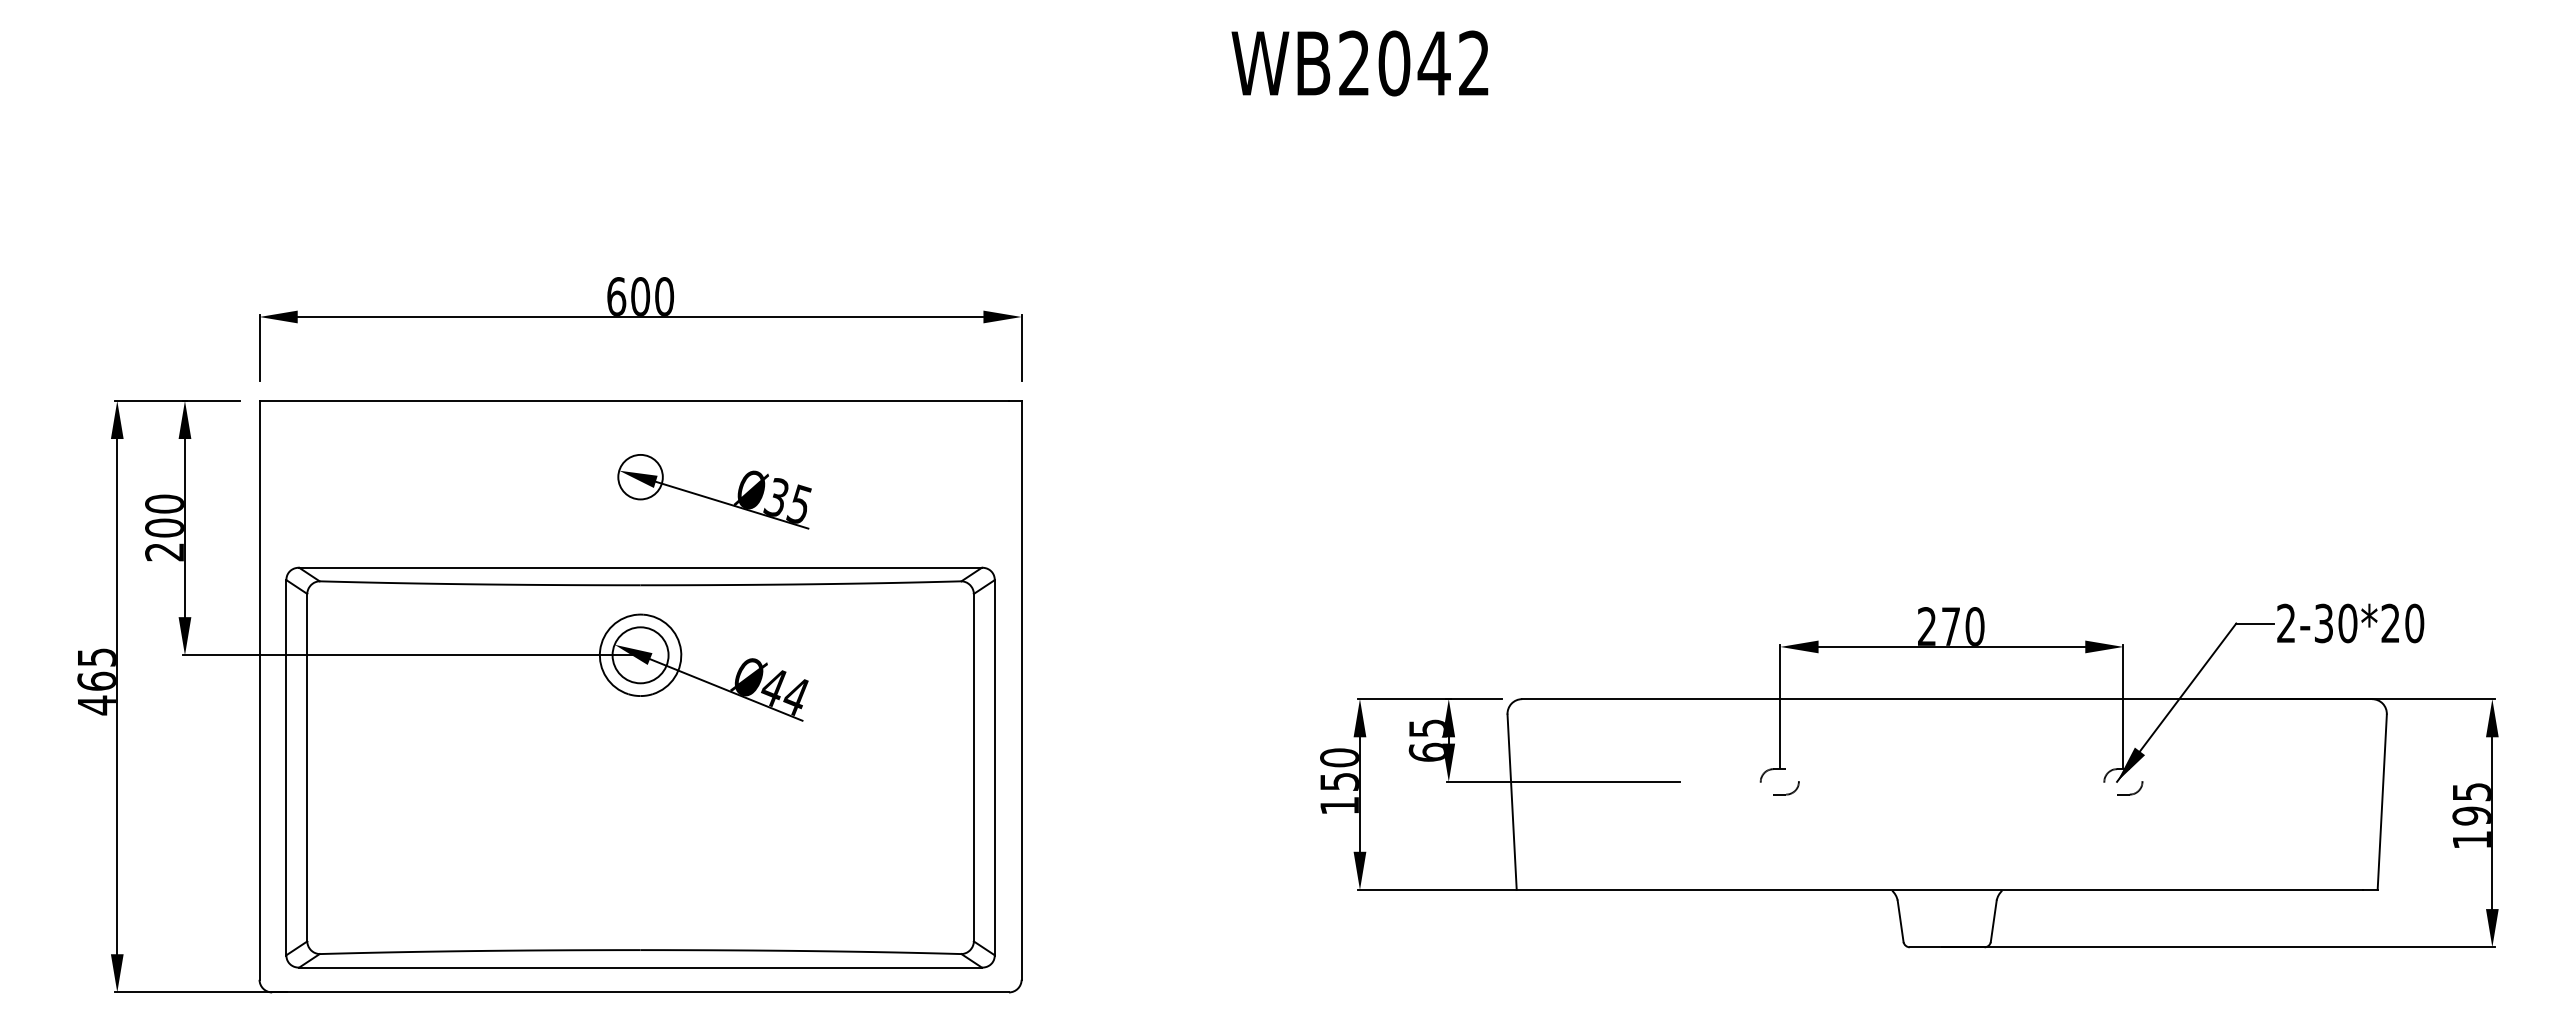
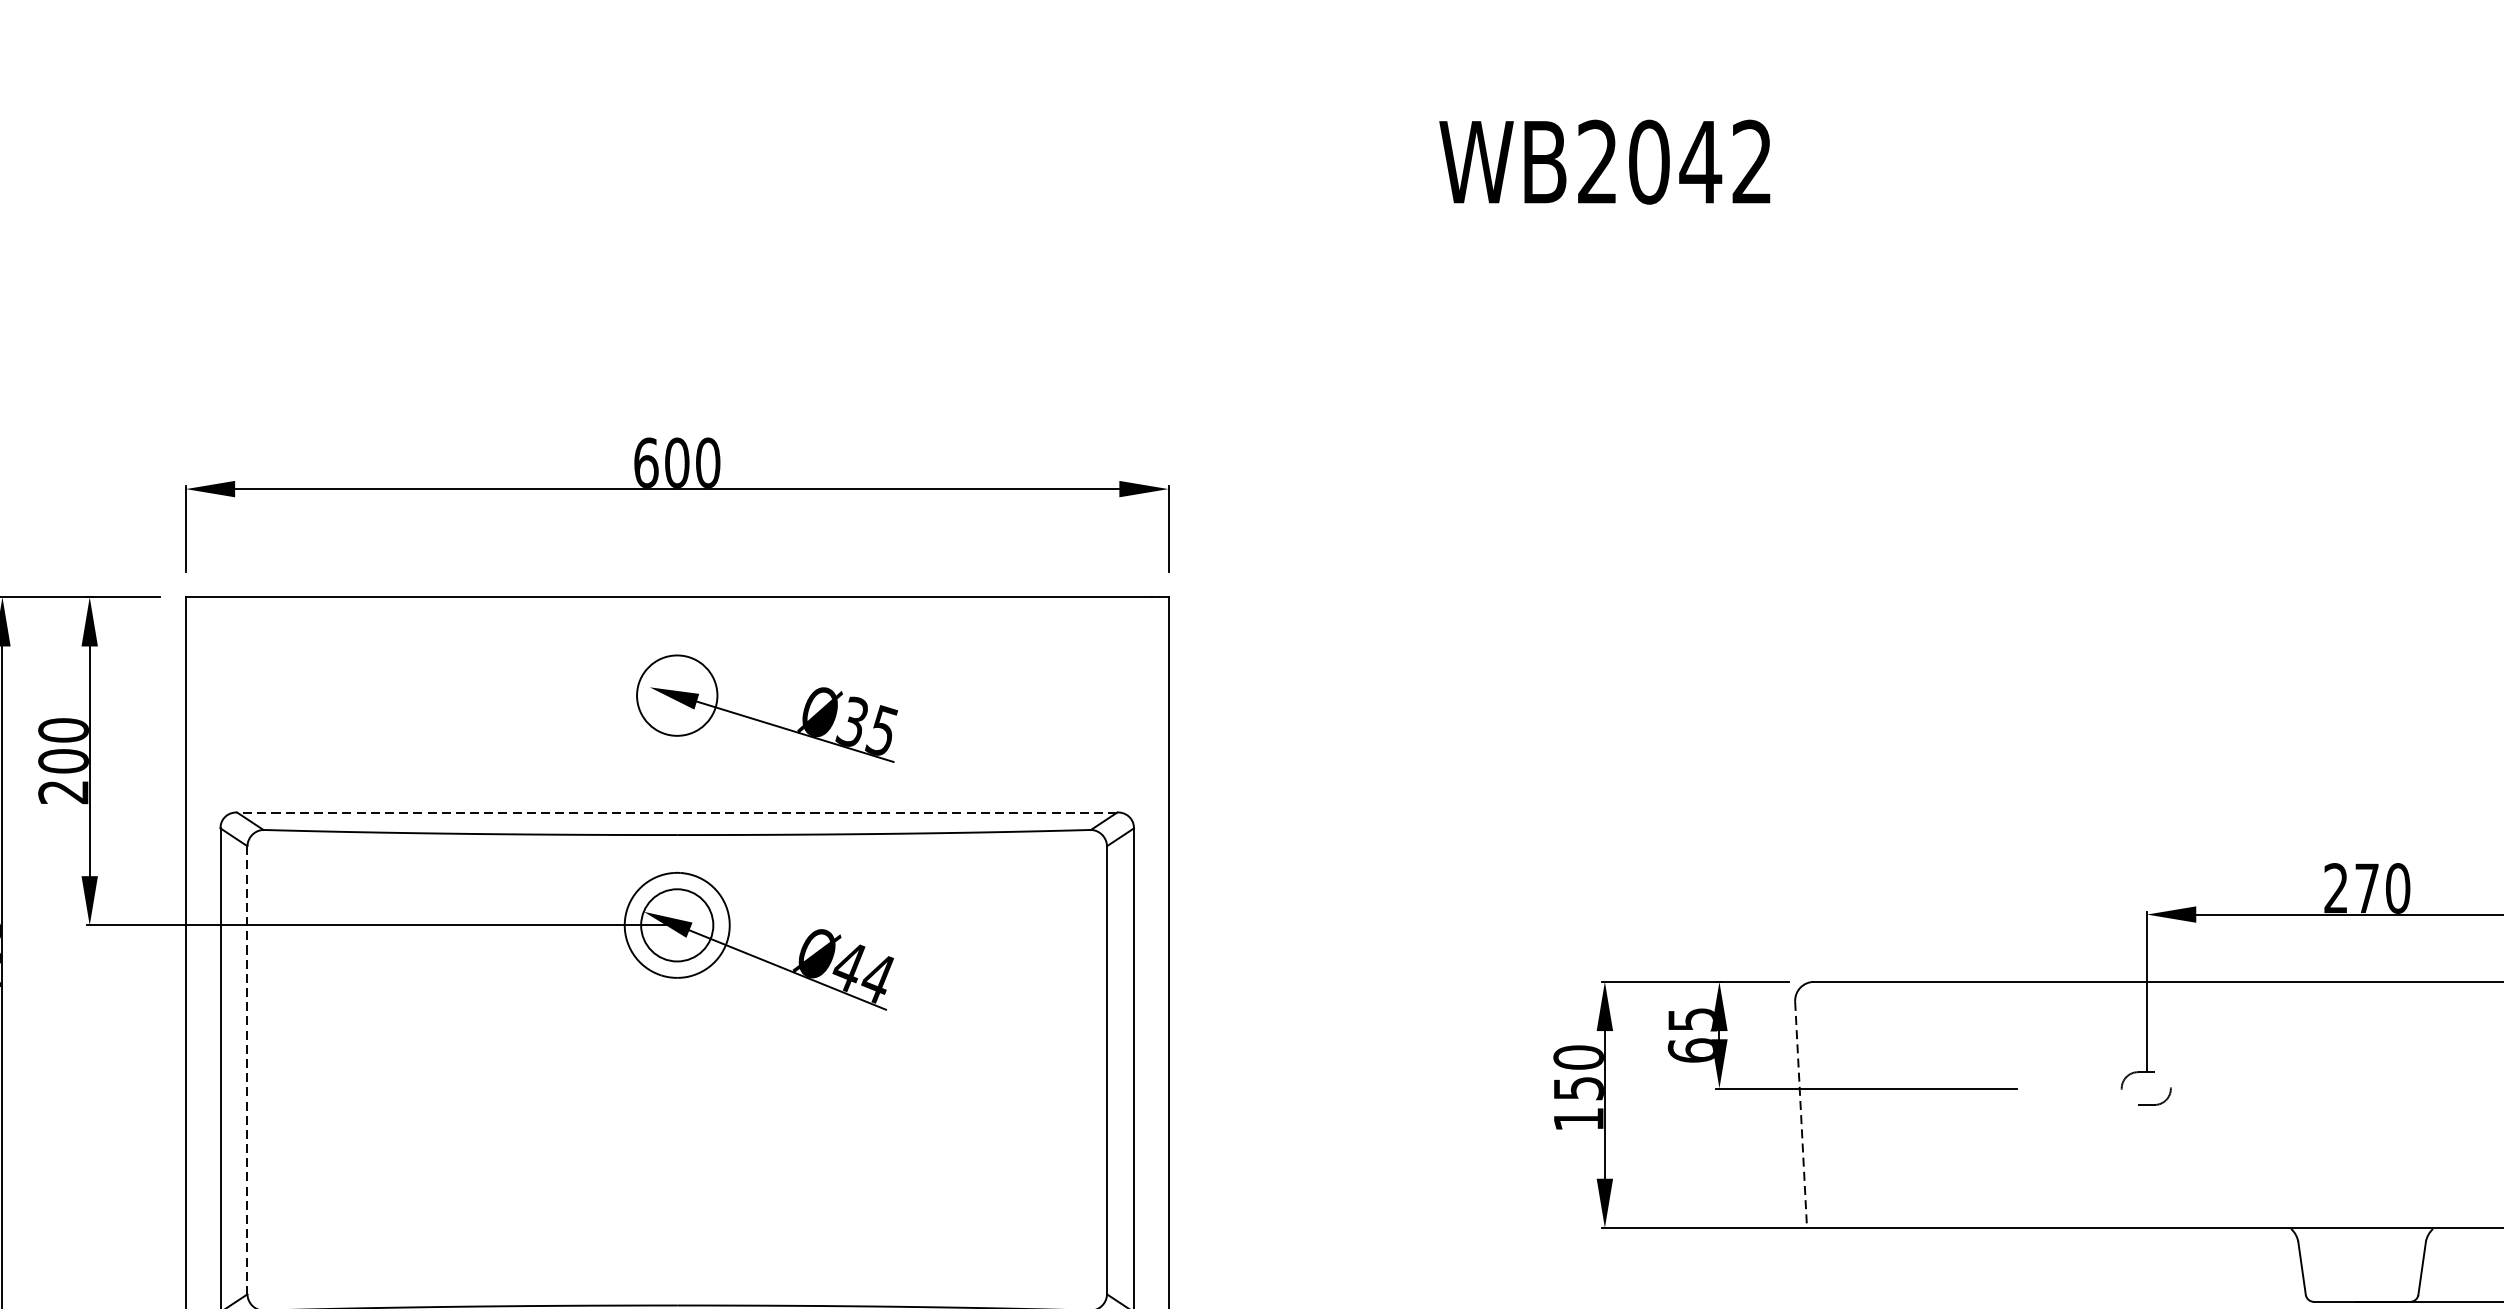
circle: (640, 476) -> (677, 694), size x1.4
line: (640, 567) -> (677, 812), solid -> dashed
line: (307, 767) -> (247, 1070), solid -> dashed
line: (1512, 802) -> (1801, 1115), solid -> dashed

